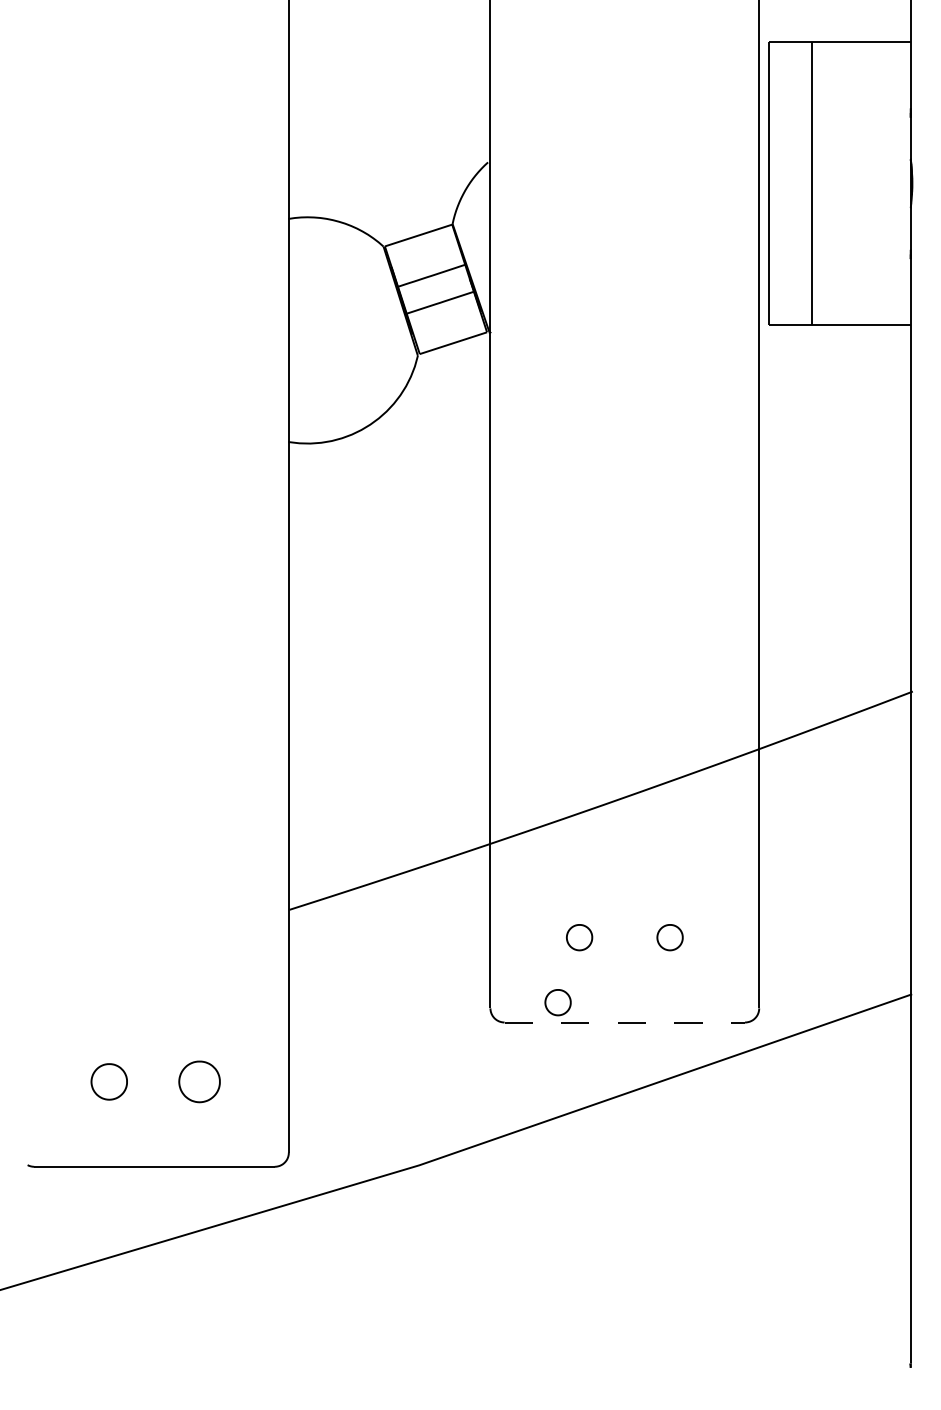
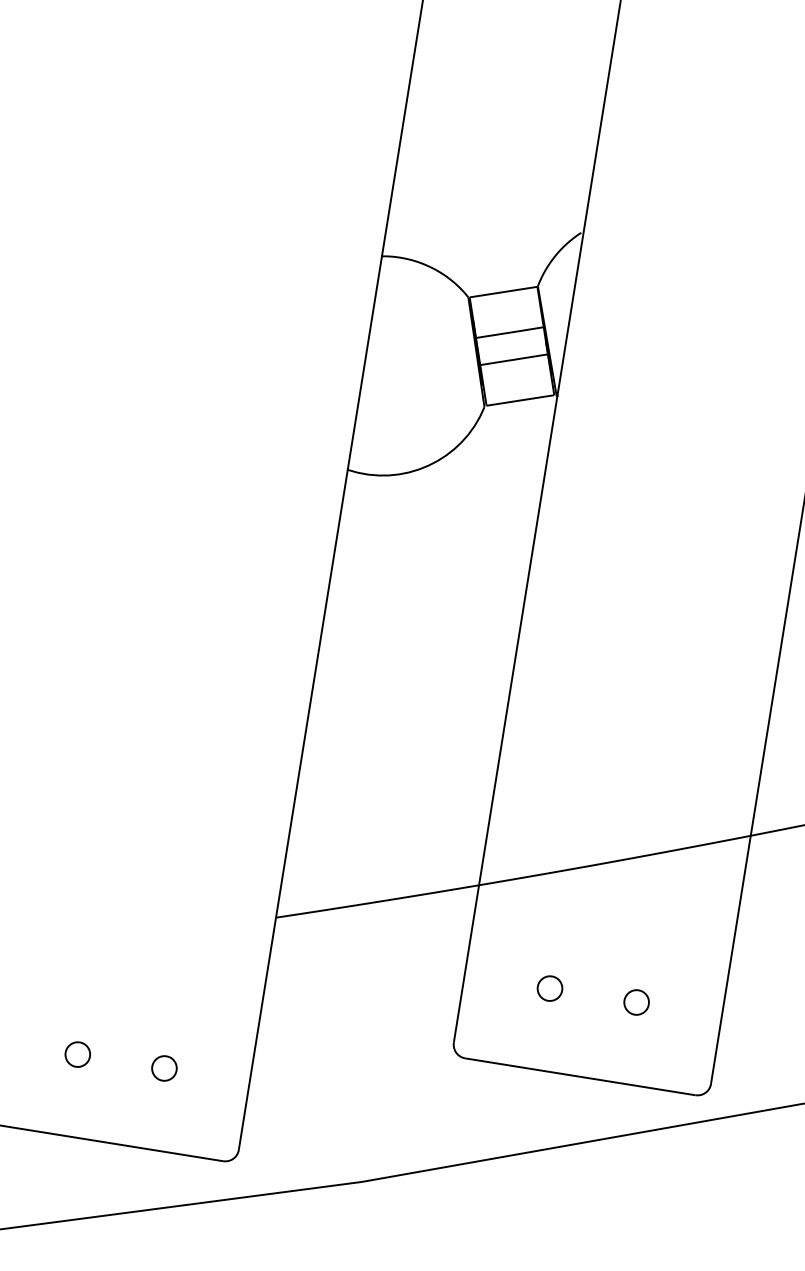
part: (557, 1002) -> (518, 1047), removed
line: (625, 1022) -> (580, 1076), dashed -> solid
part: (108, 1081) -> (77, 1054), size x0.71
part: (199, 1081) -> (164, 1068), size x0.62

